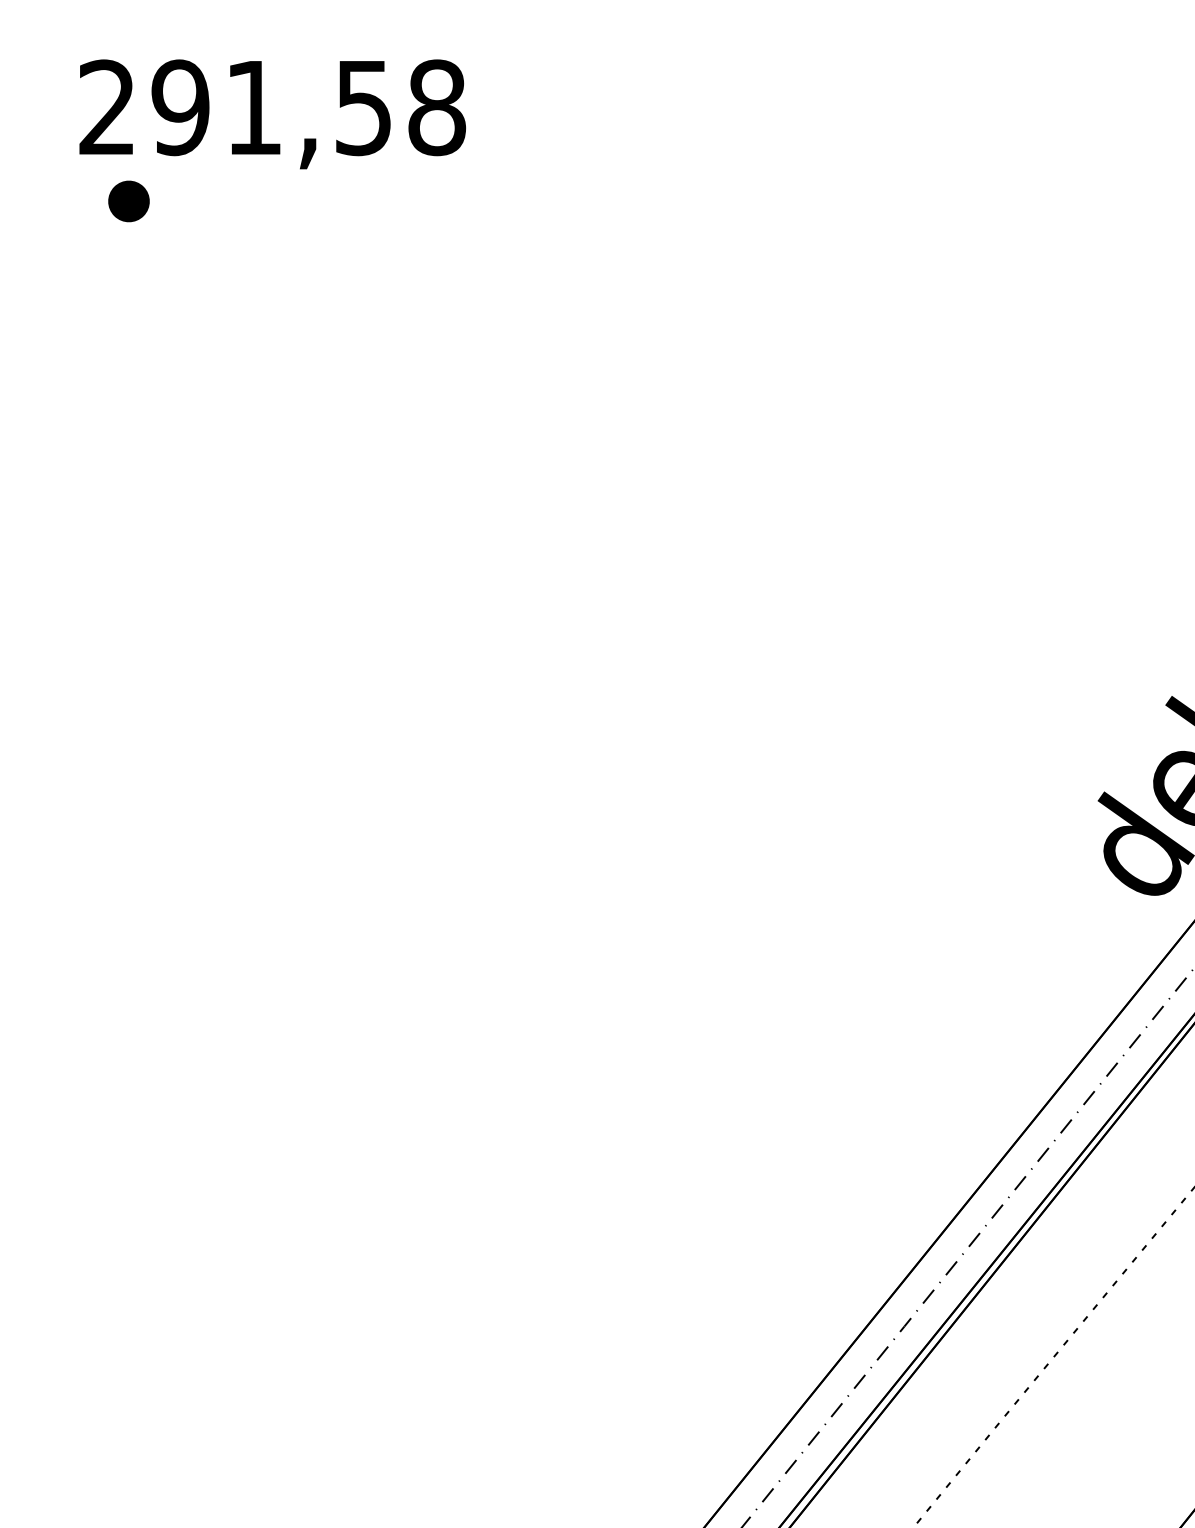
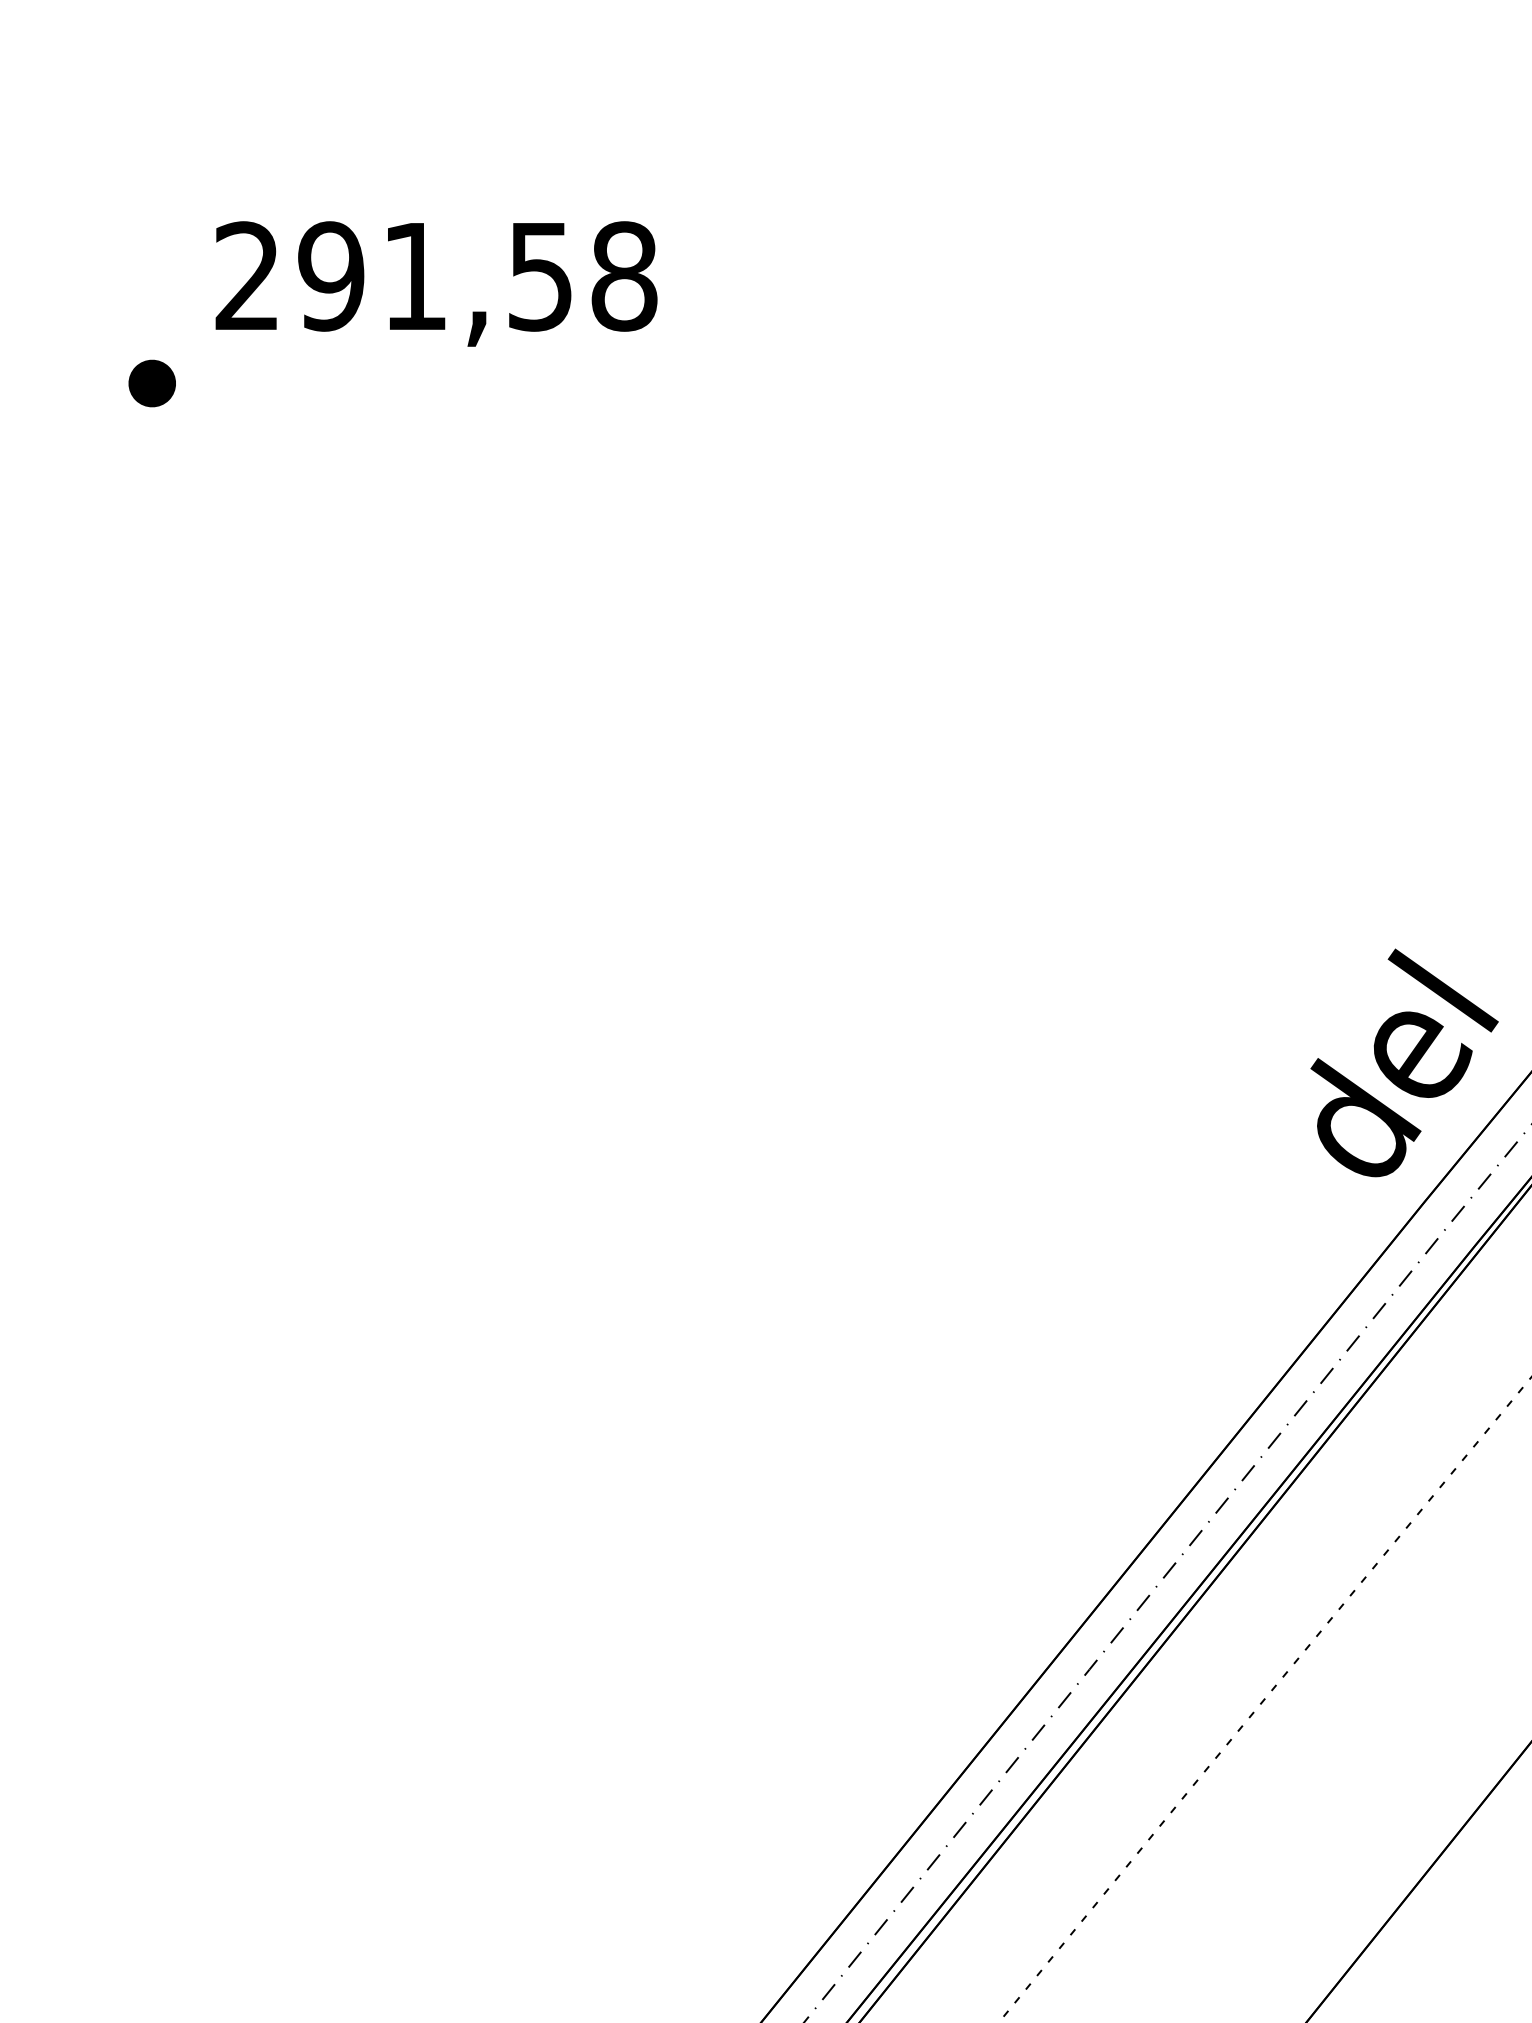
text: (272, 113) -> (436, 283), moved
part: (128, 201) -> (151, 383), moved

